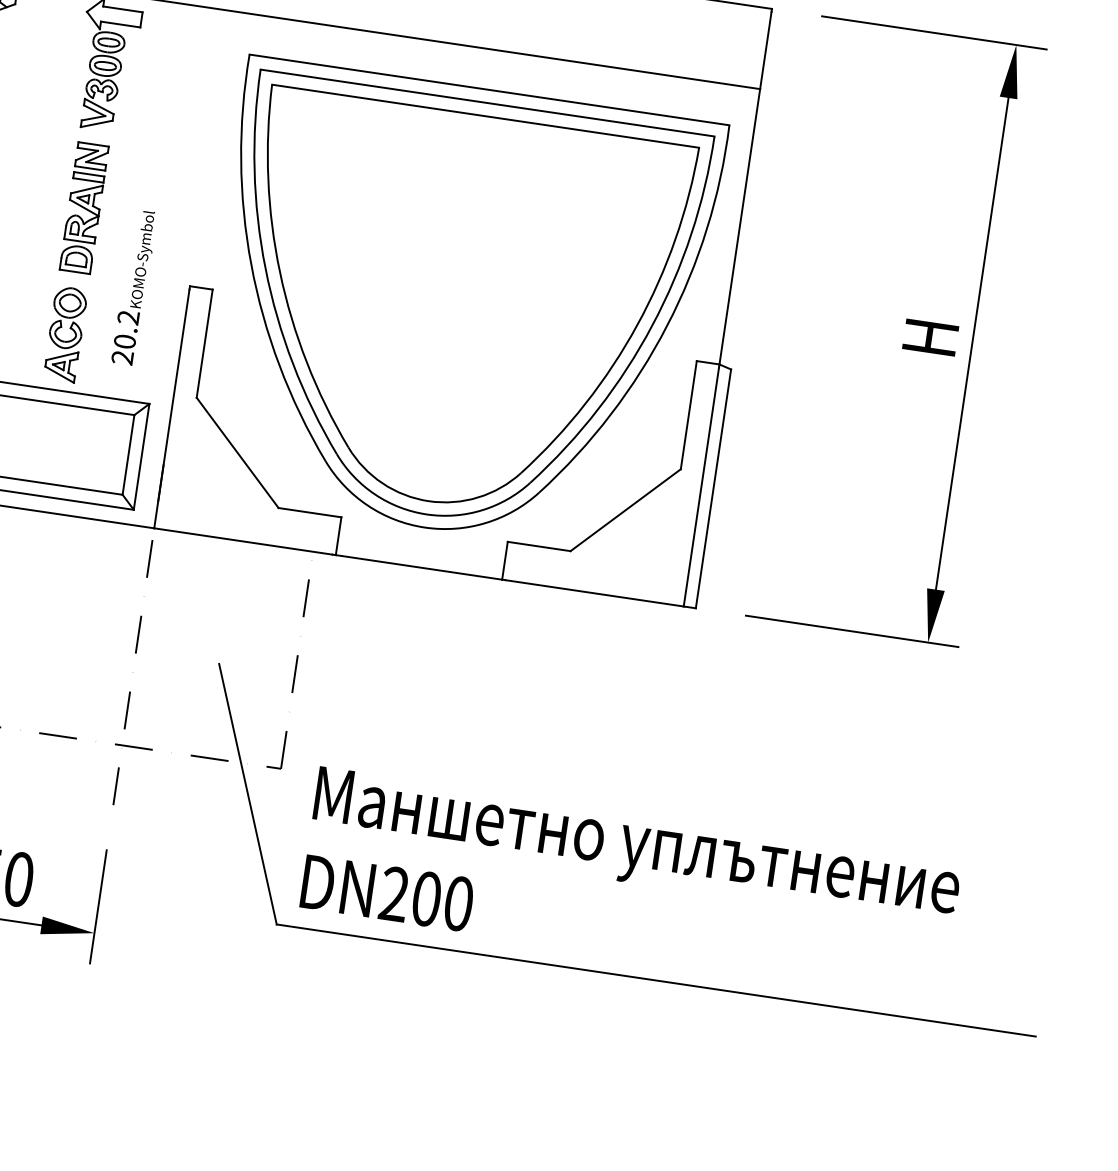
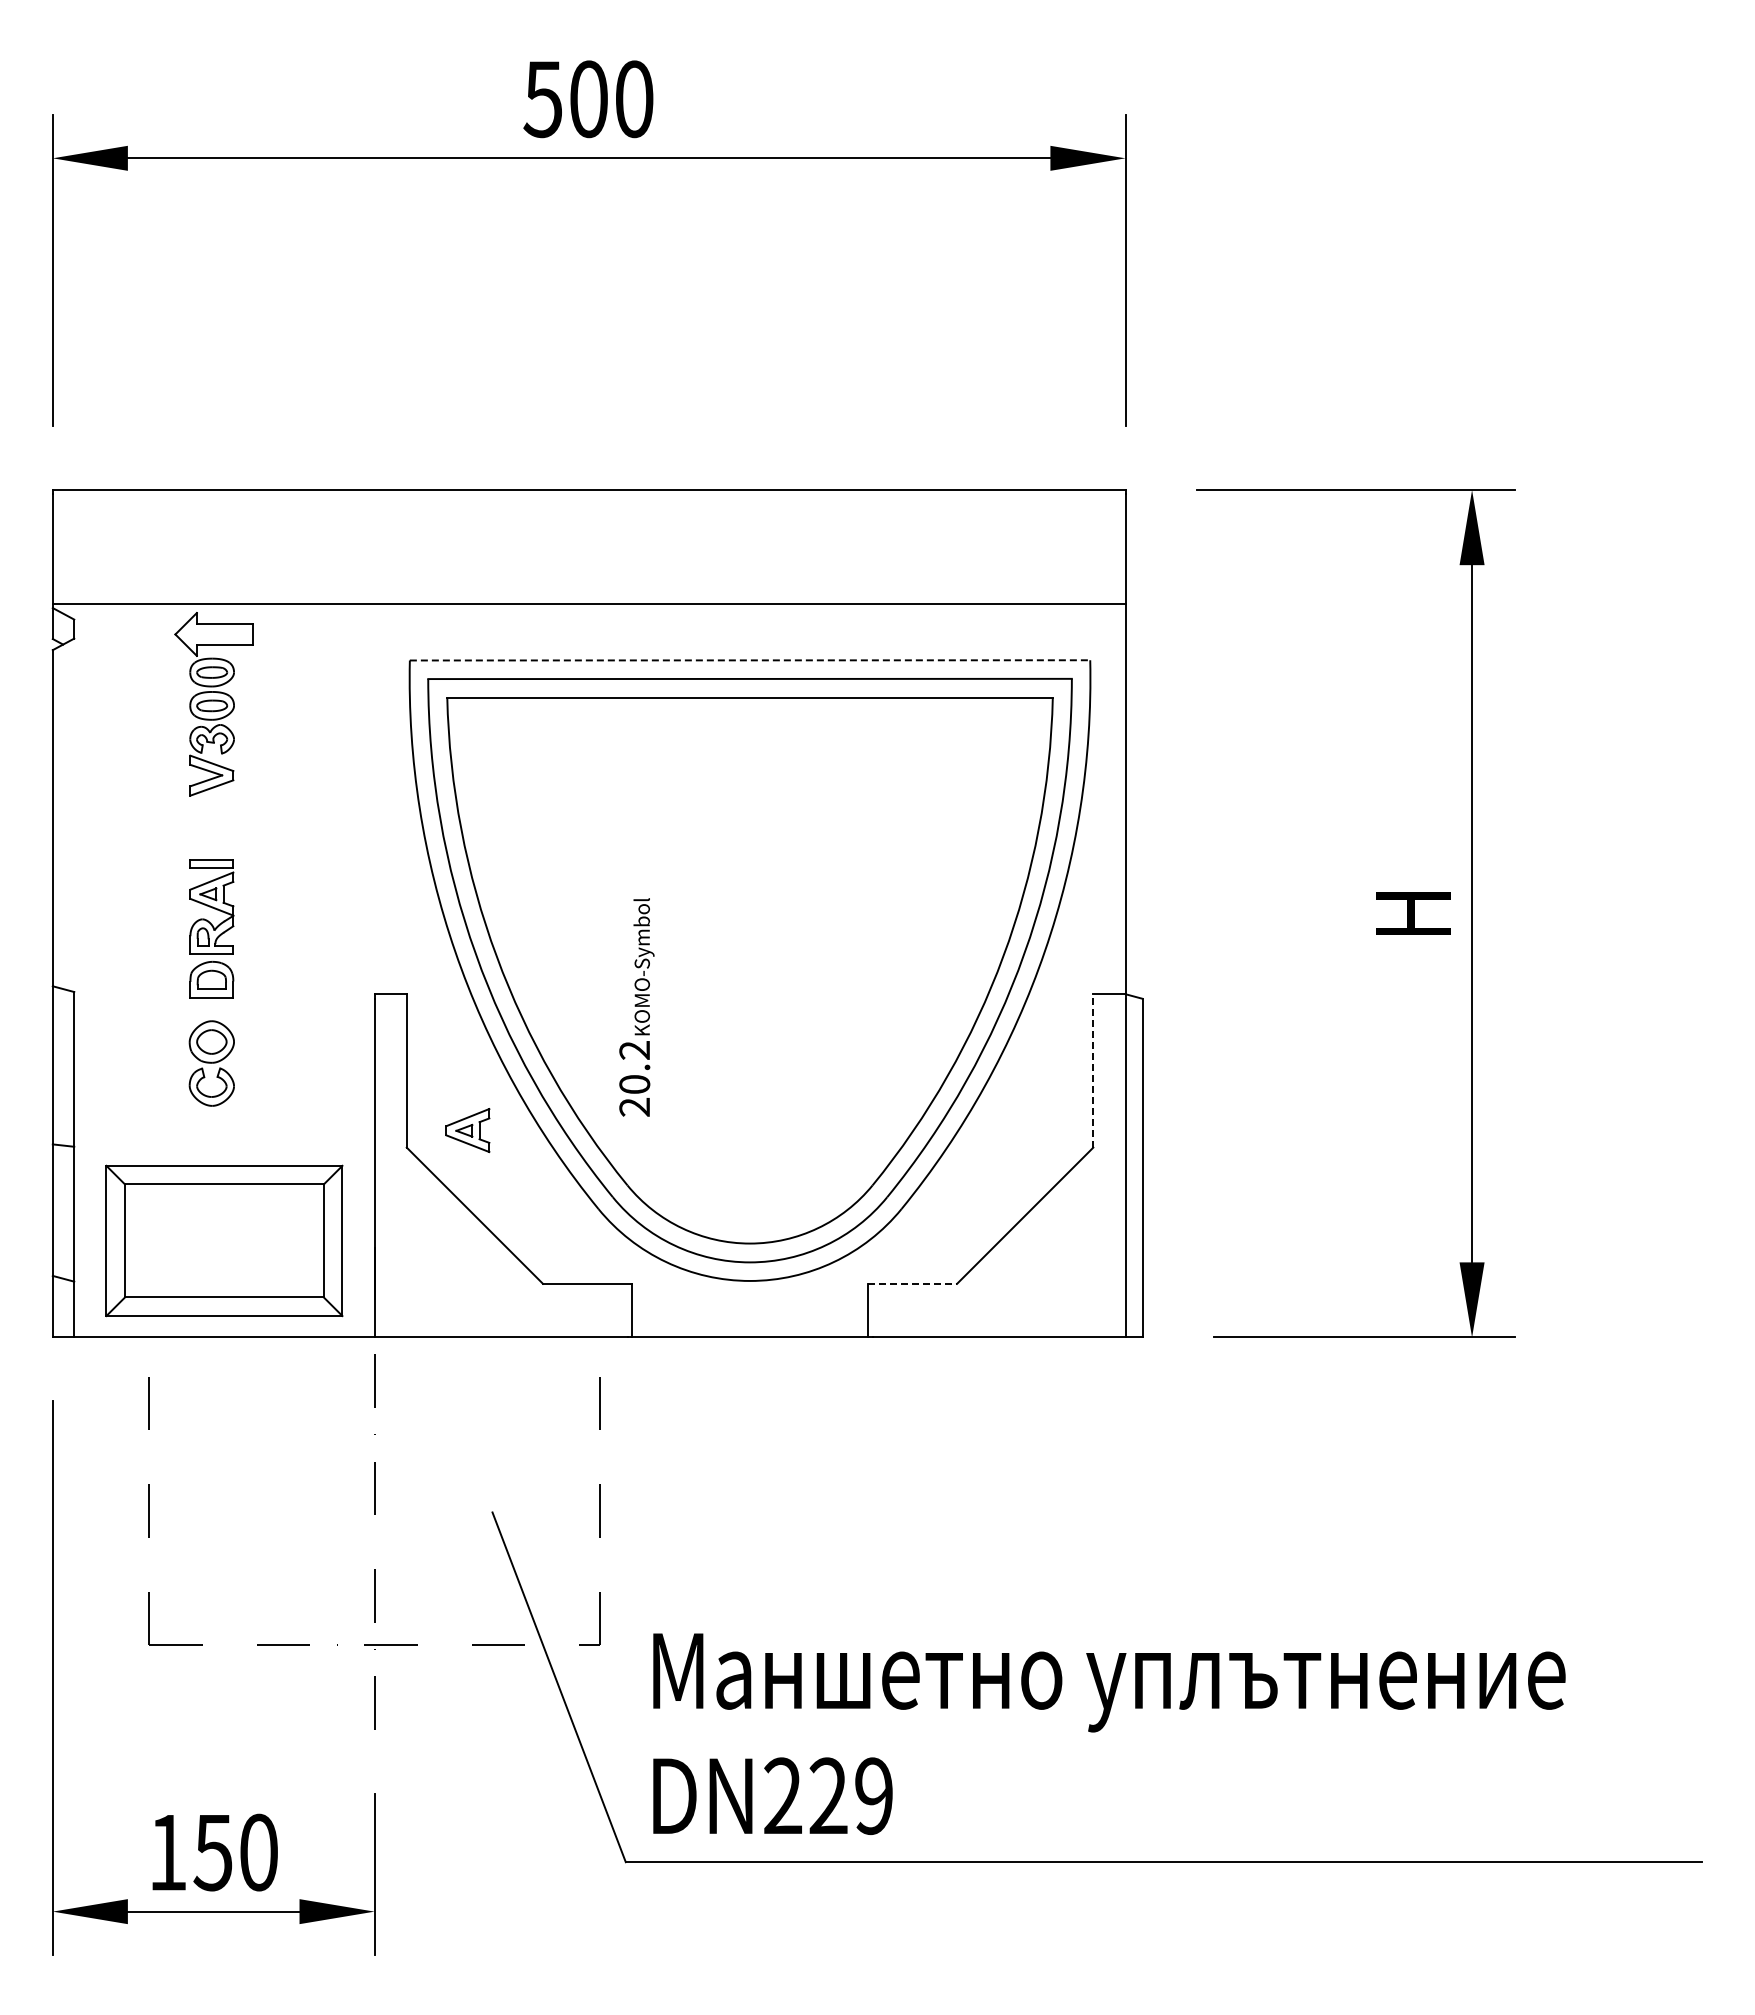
line: (489, 90) -> (750, 660), solid -> dashed
part: (91, 155) -> (211, 833), removed
text: (134, 287) -> (636, 1007), moved
part: (60, 365) -> (467, 1130), moved
line: (688, 414) -> (1093, 1070), solid -> dashed
line: (539, 546) -> (912, 1283), solid -> dashed
text: (442, 901) -> (851, 1796), DN200 -> DN229

